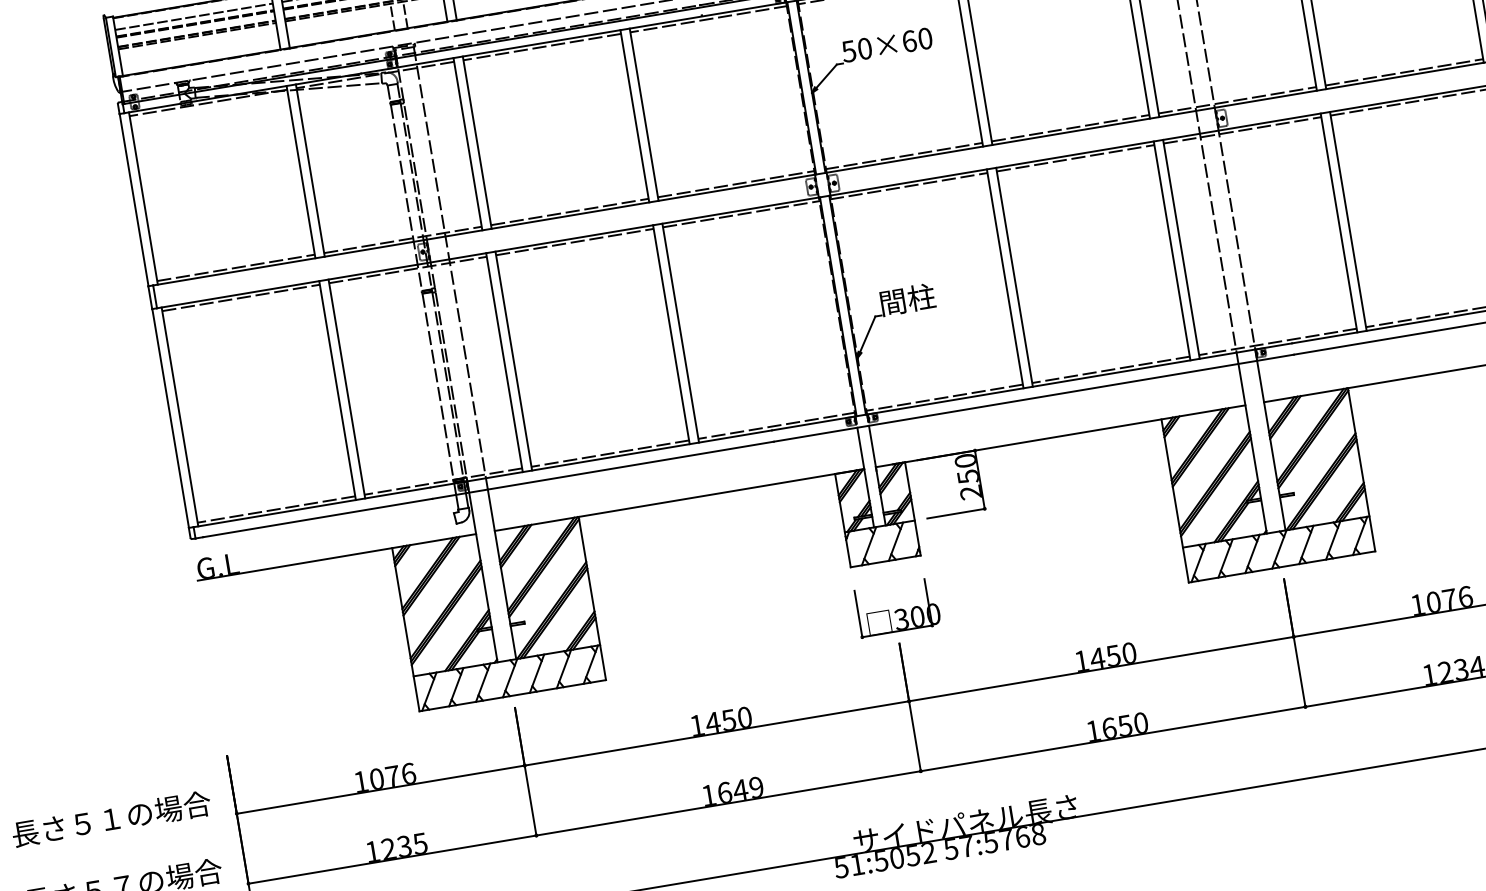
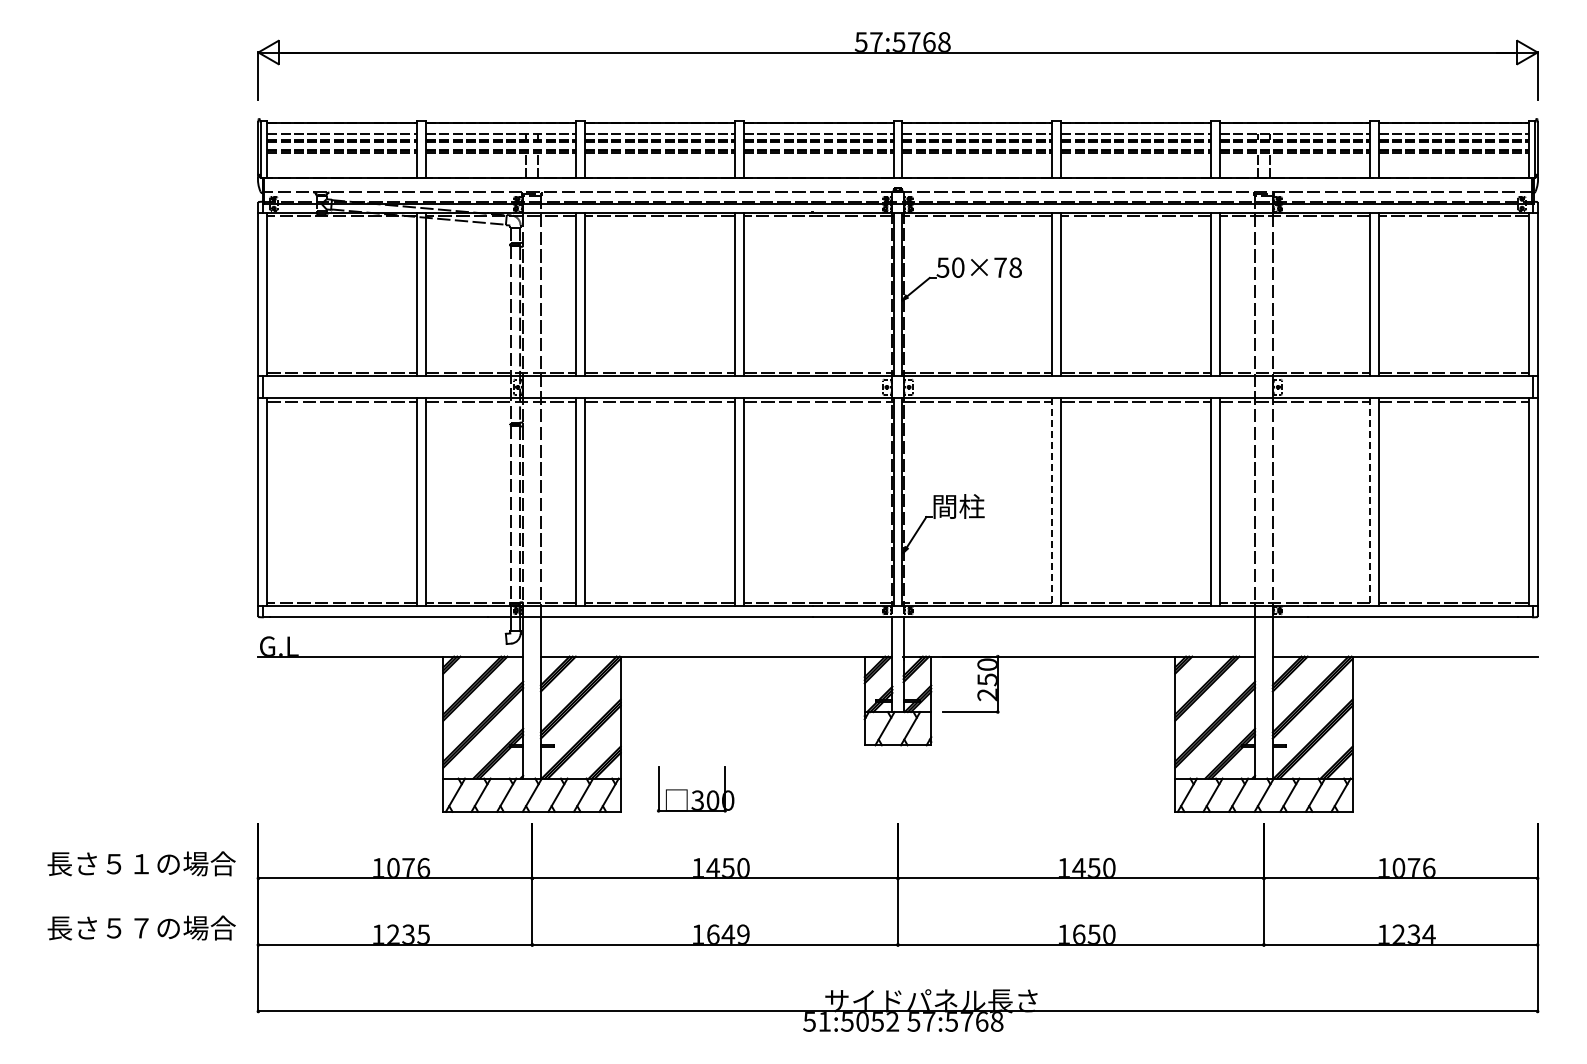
text: (916, 39) -> (1007, 267), 50×60 -> 50×78
line: (1338, 223) -> (1369, 502), solid -> dashed
line: (1005, 279) -> (1052, 502), solid -> dashed
part: (897, 608) -> (695, 789), moved

